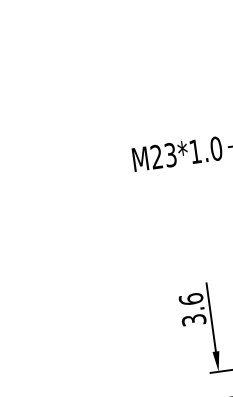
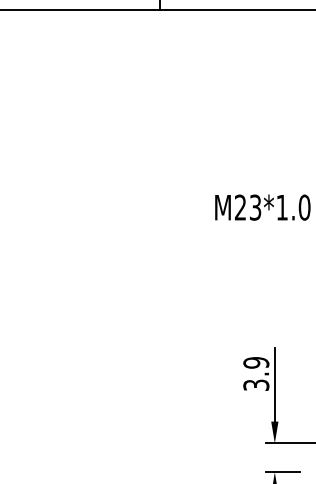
text: (191, 298) -> (256, 362), 3.6 -> 3.9

